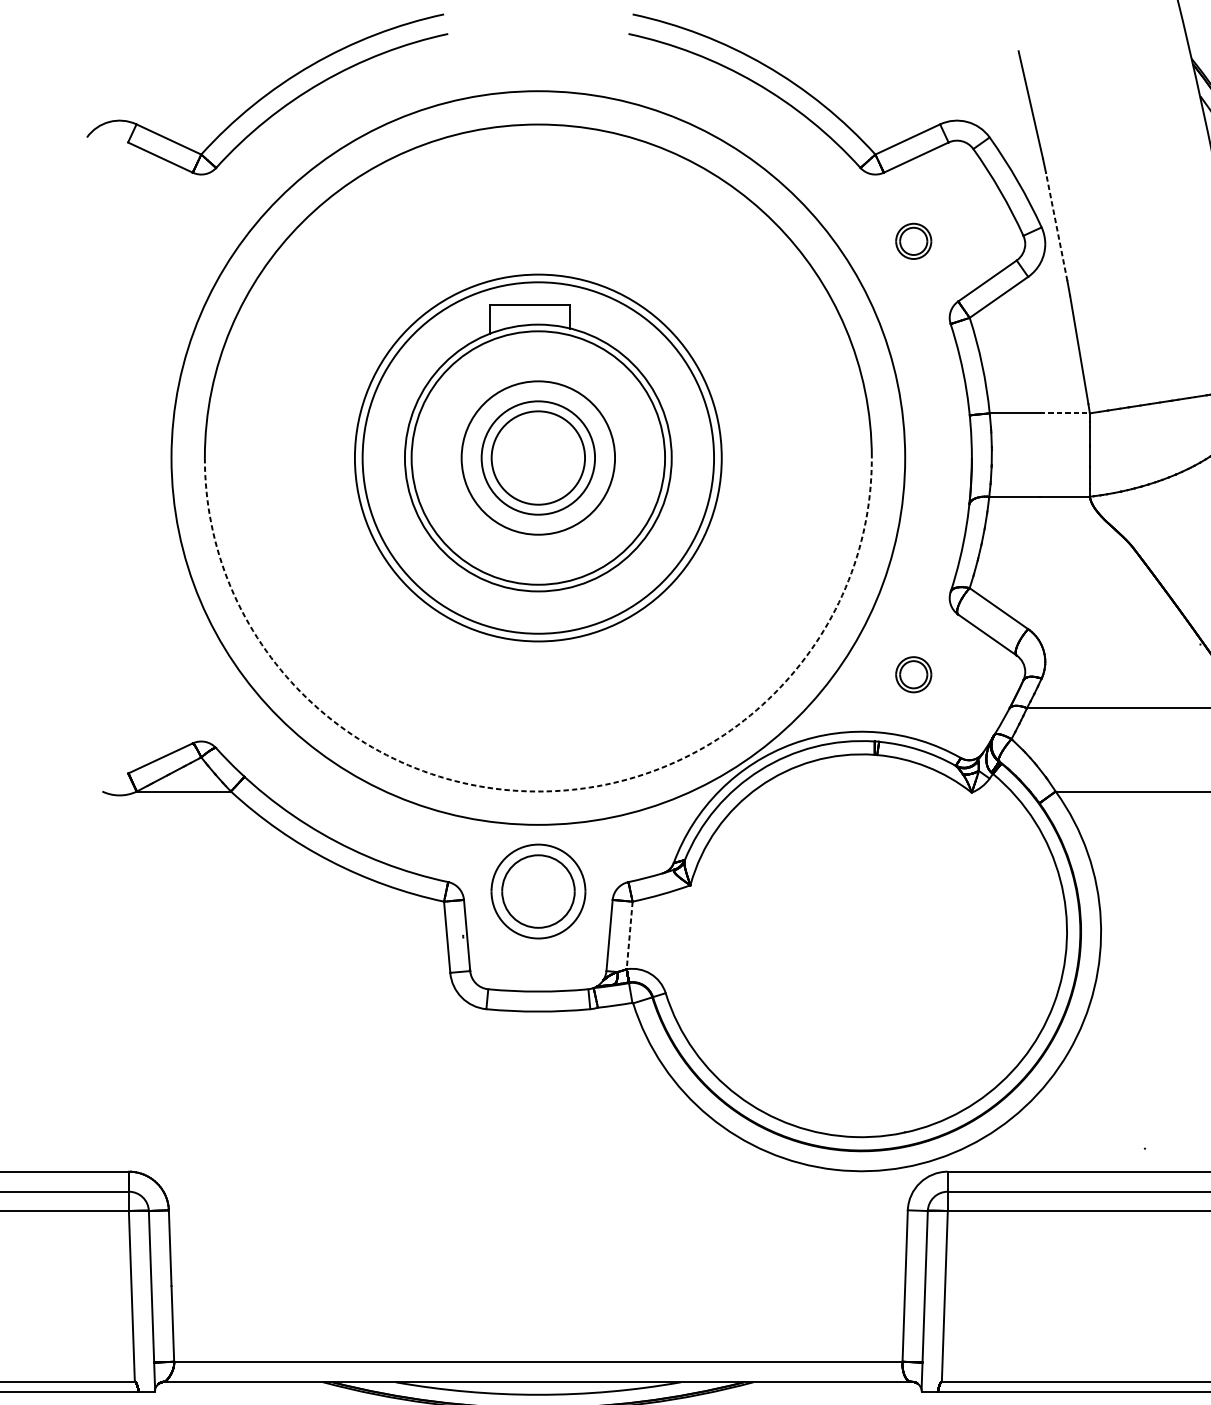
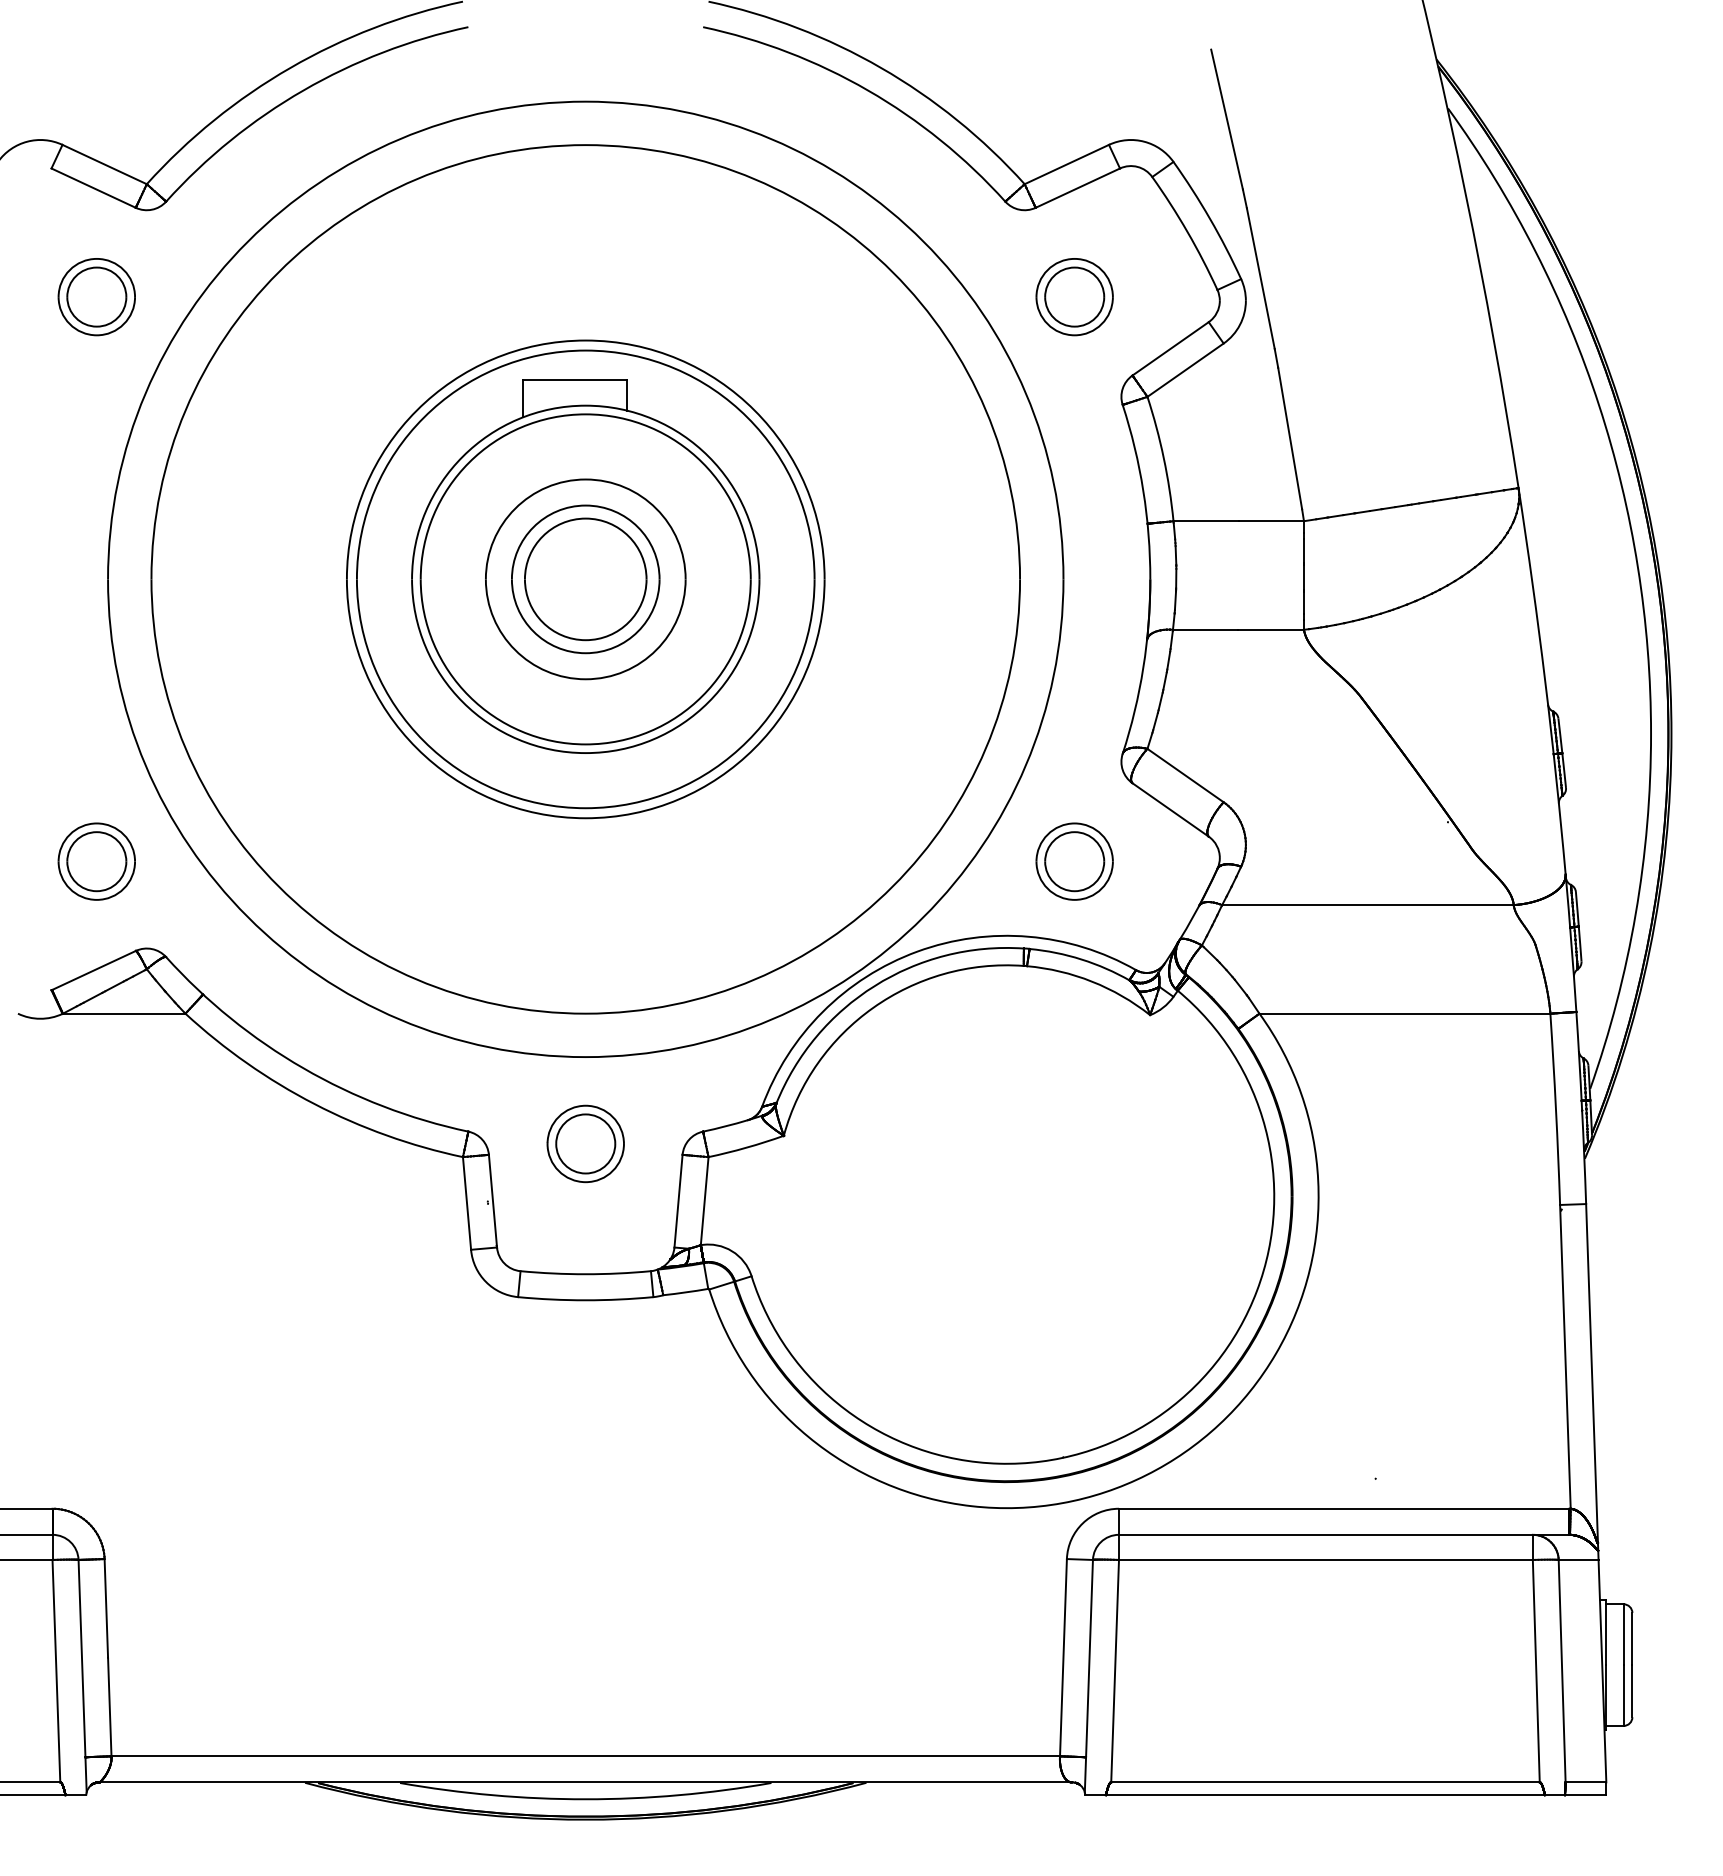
line: (1056, 226) -> (1260, 278), dashed -> solid
part: (162, 241) -> (96, 297), added
part: (913, 241) -> (1074, 297), size x1.67
line: (1064, 413) -> (1271, 521), dashed -> solid
part: (162, 674) -> (96, 861), added
part: (913, 674) -> (1074, 861), size x1.67
arc: (538, 791) -> (585, 1013), dashed -> solid
part: (538, 891) -> (585, 1143), size x0.62
line: (629, 935) -> (704, 1201), dashed -> solid

